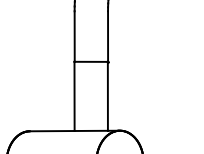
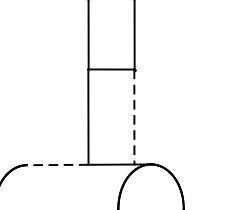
line: (107, 96) -> (133, 117), solid -> dashed
line: (51, 131) -> (56, 165), solid -> dashed

